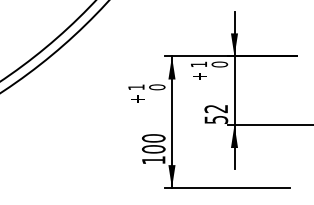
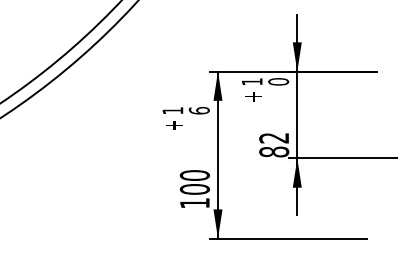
text: (157, 87) -> (199, 110), 0 -> 6
text: (216, 119) -> (274, 151), 52 -> 82

